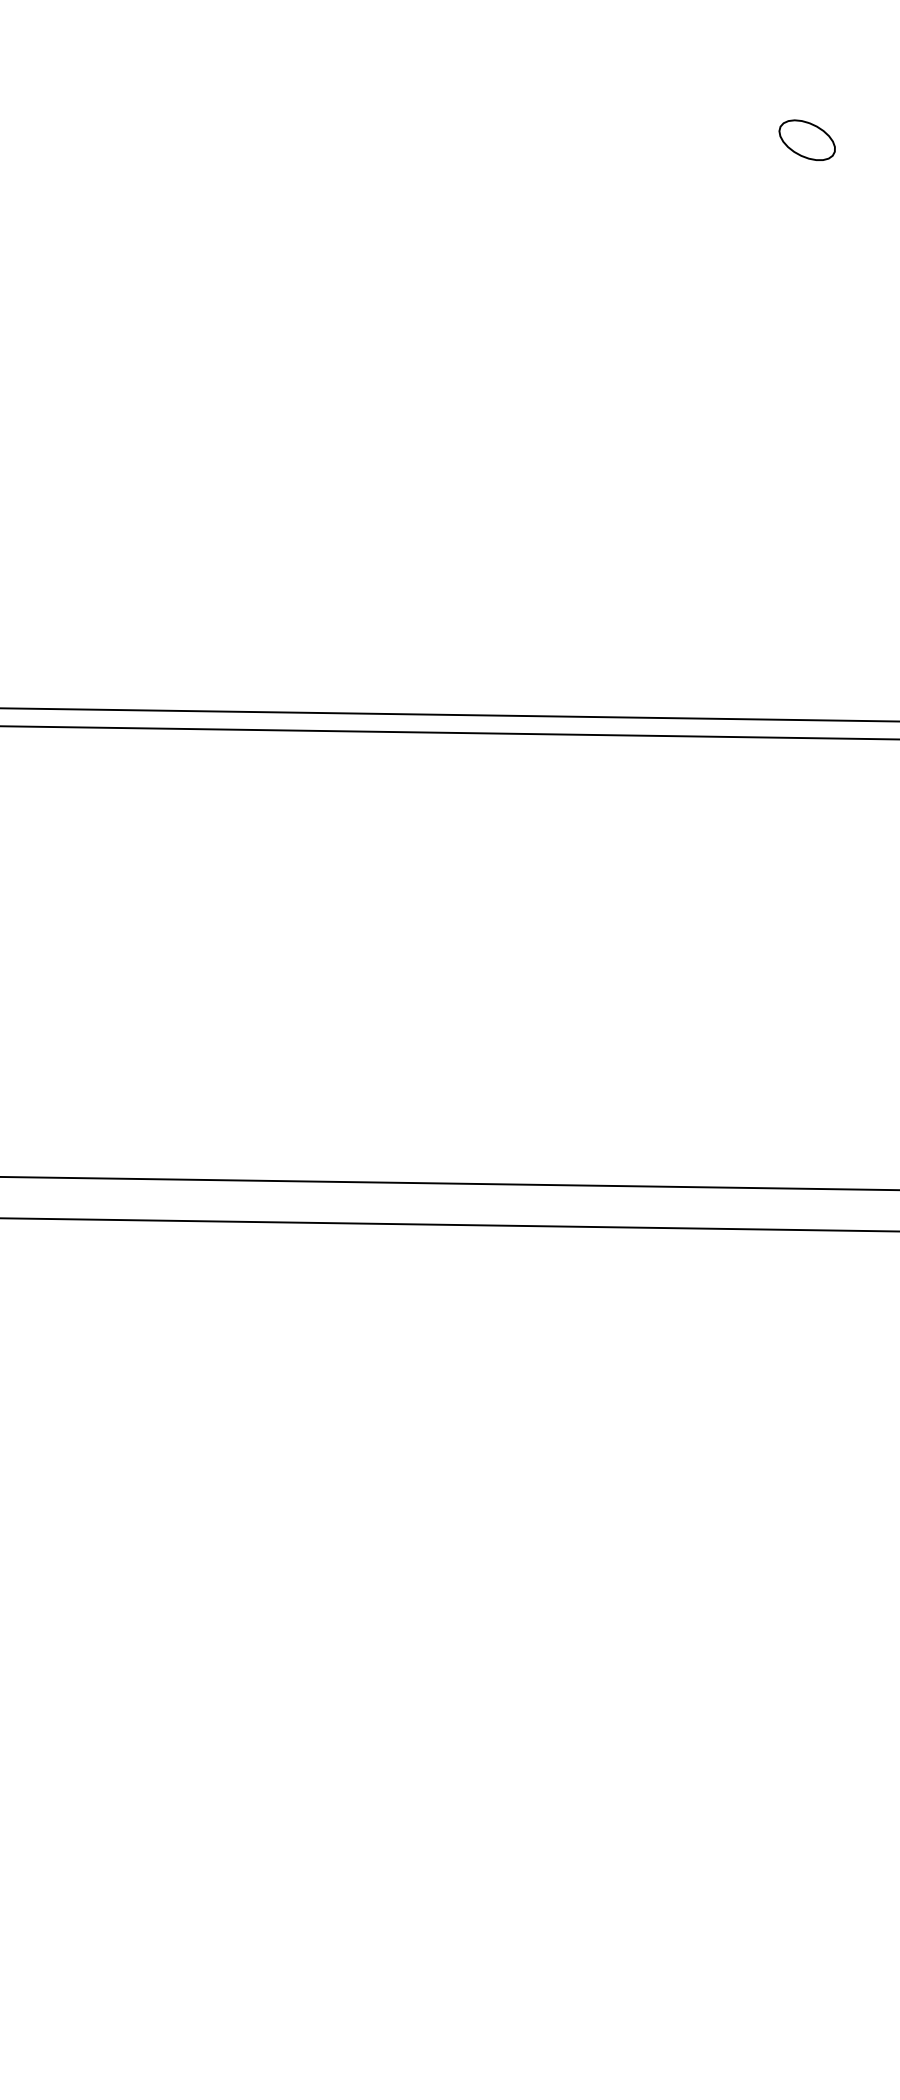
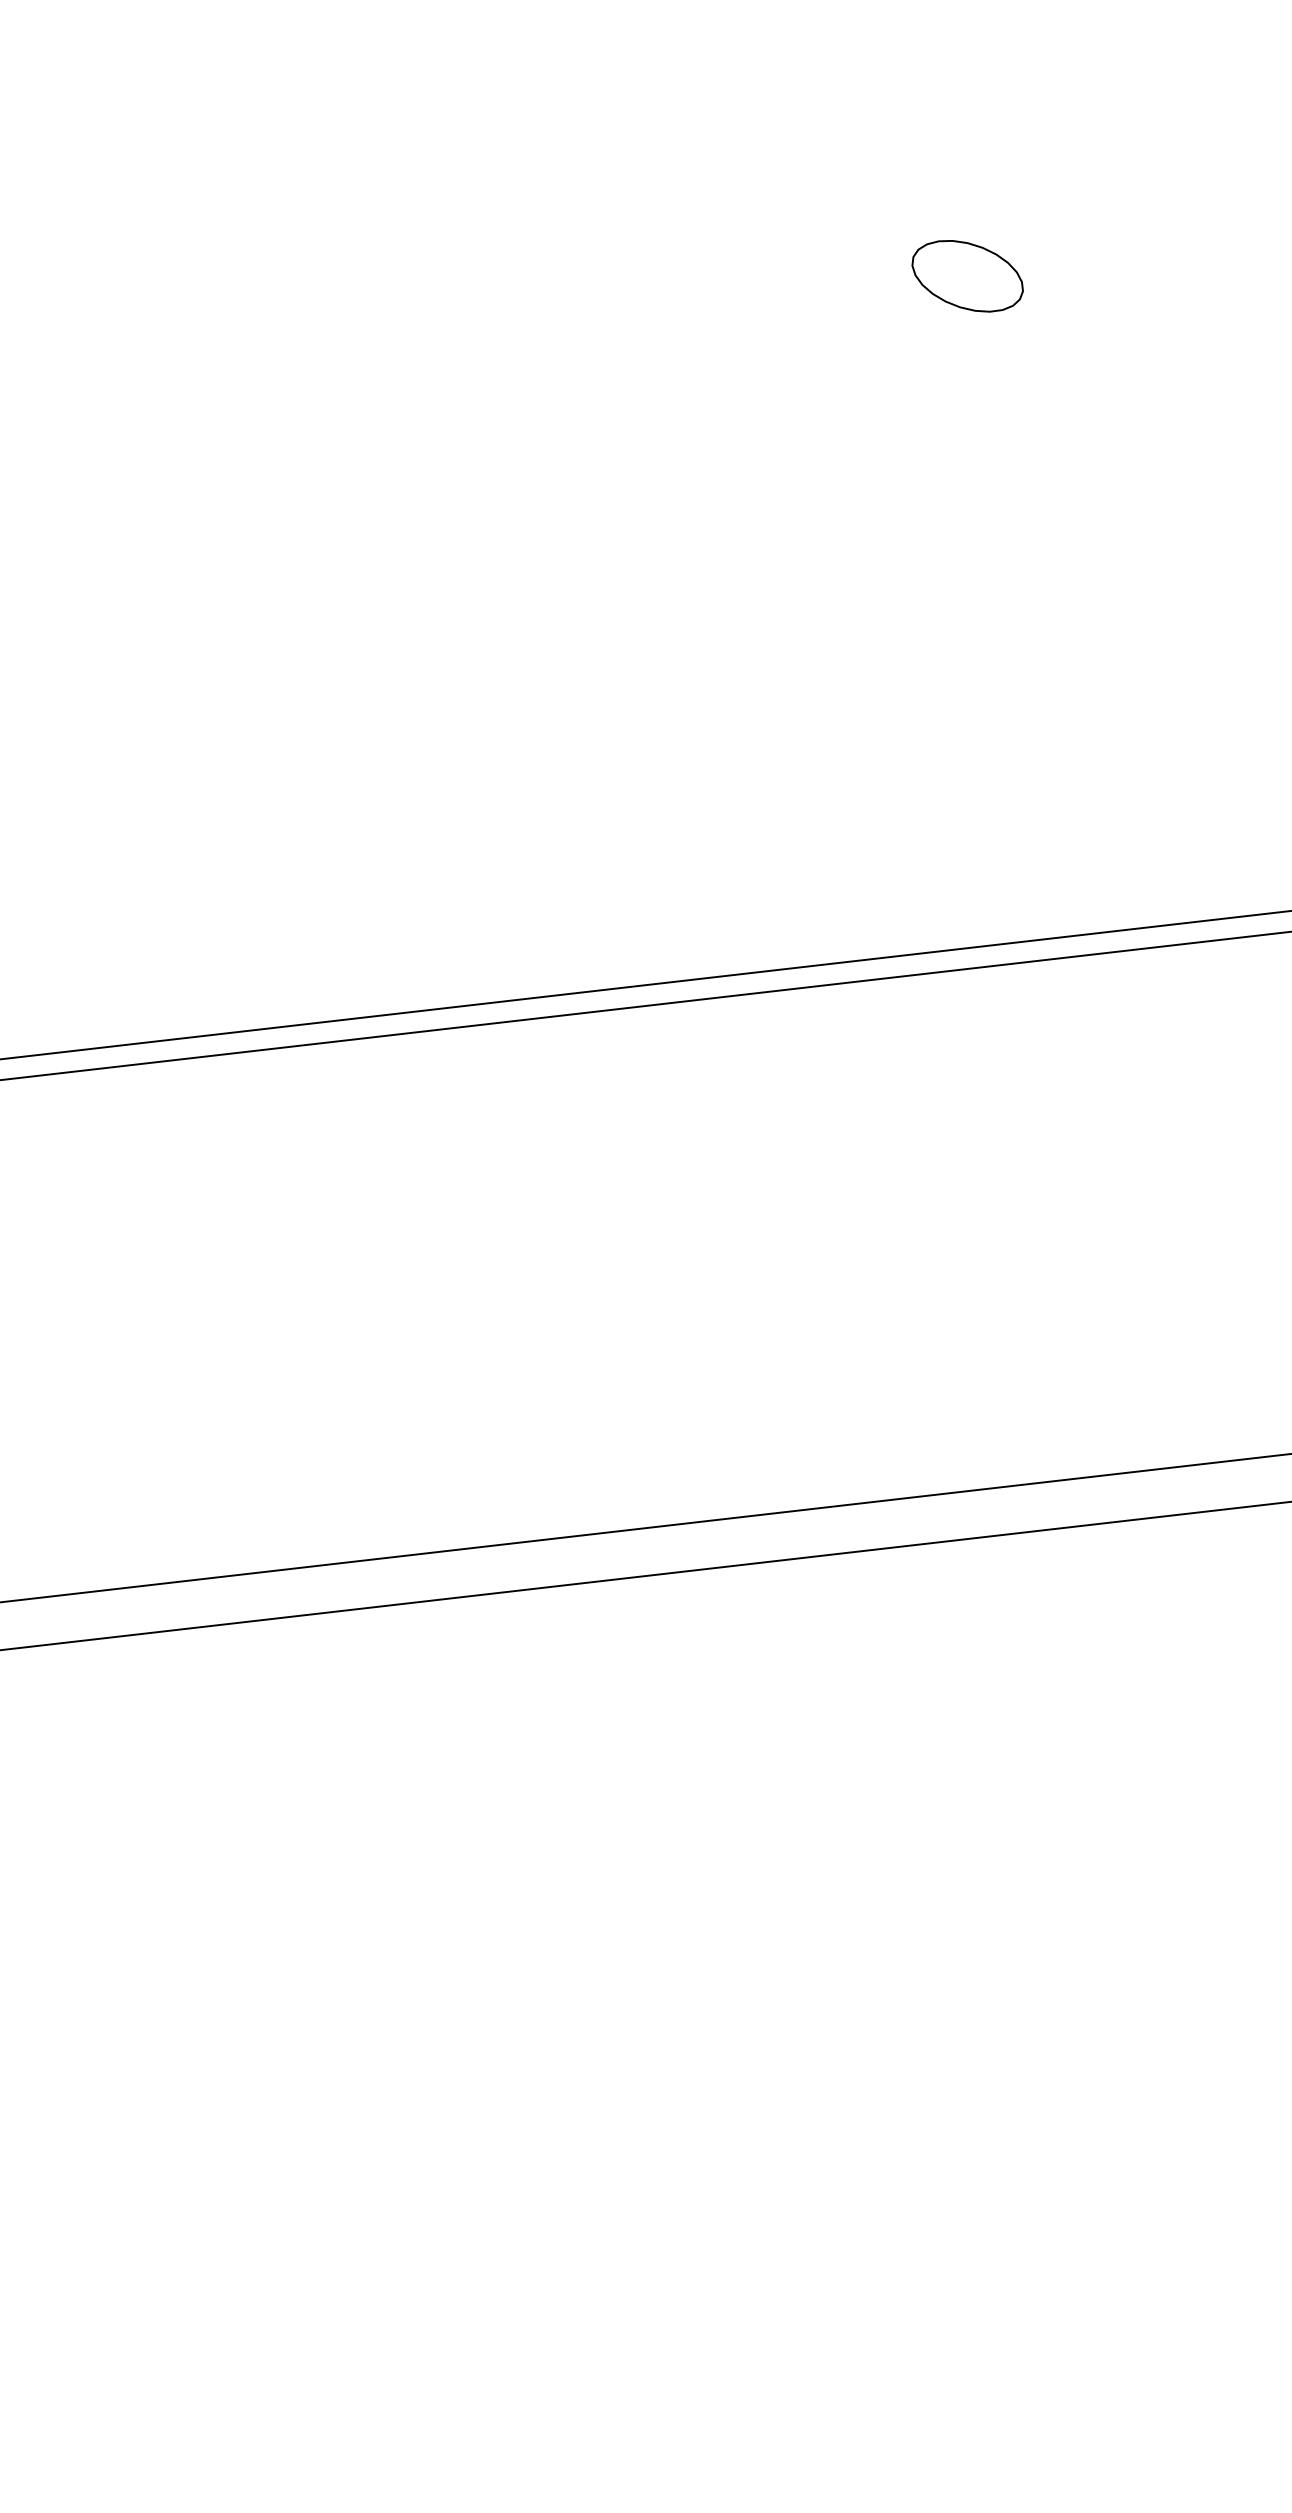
part: (807, 140) -> (967, 276), size x1.67

